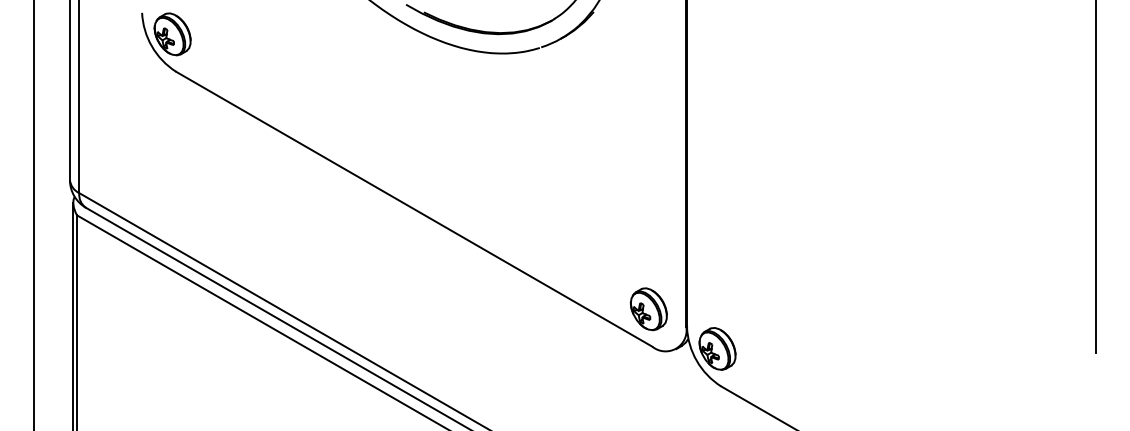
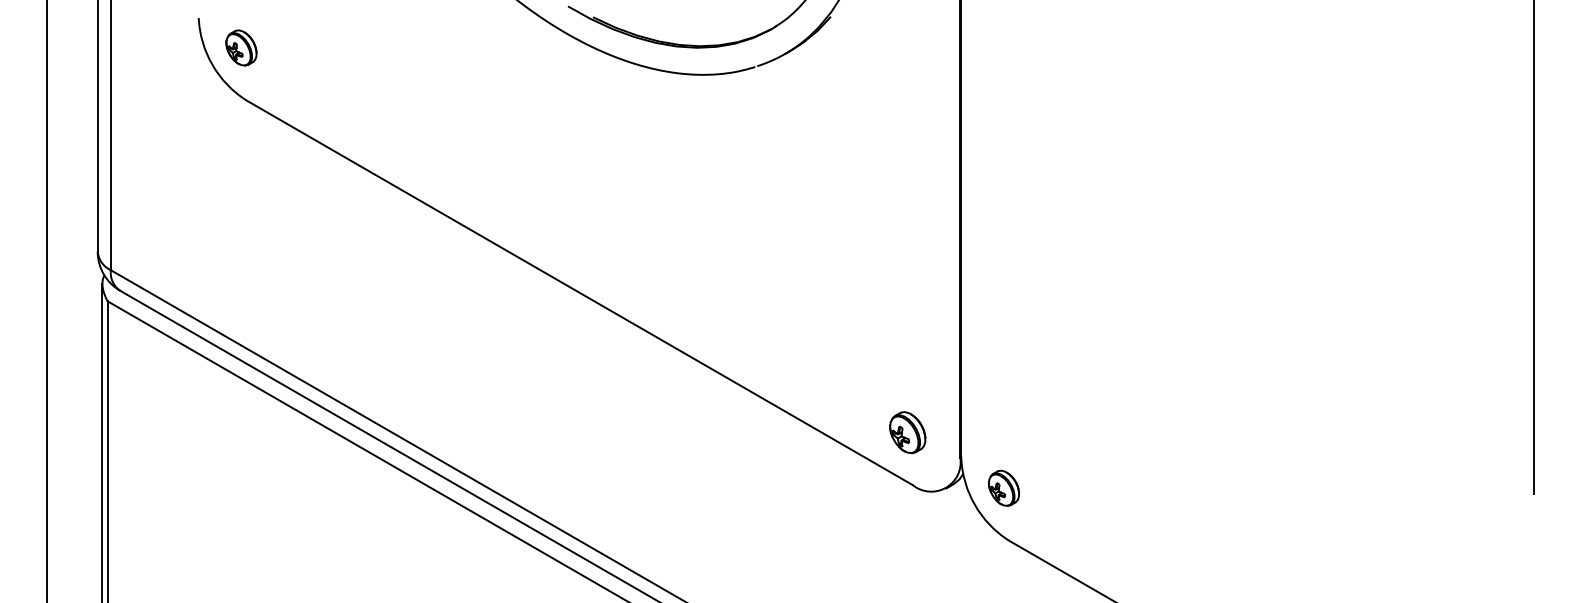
part: (172, 33) -> (241, 47), size x0.6
part: (648, 309) -> (907, 432), size x0.7
part: (717, 349) -> (1003, 488), size x0.6

